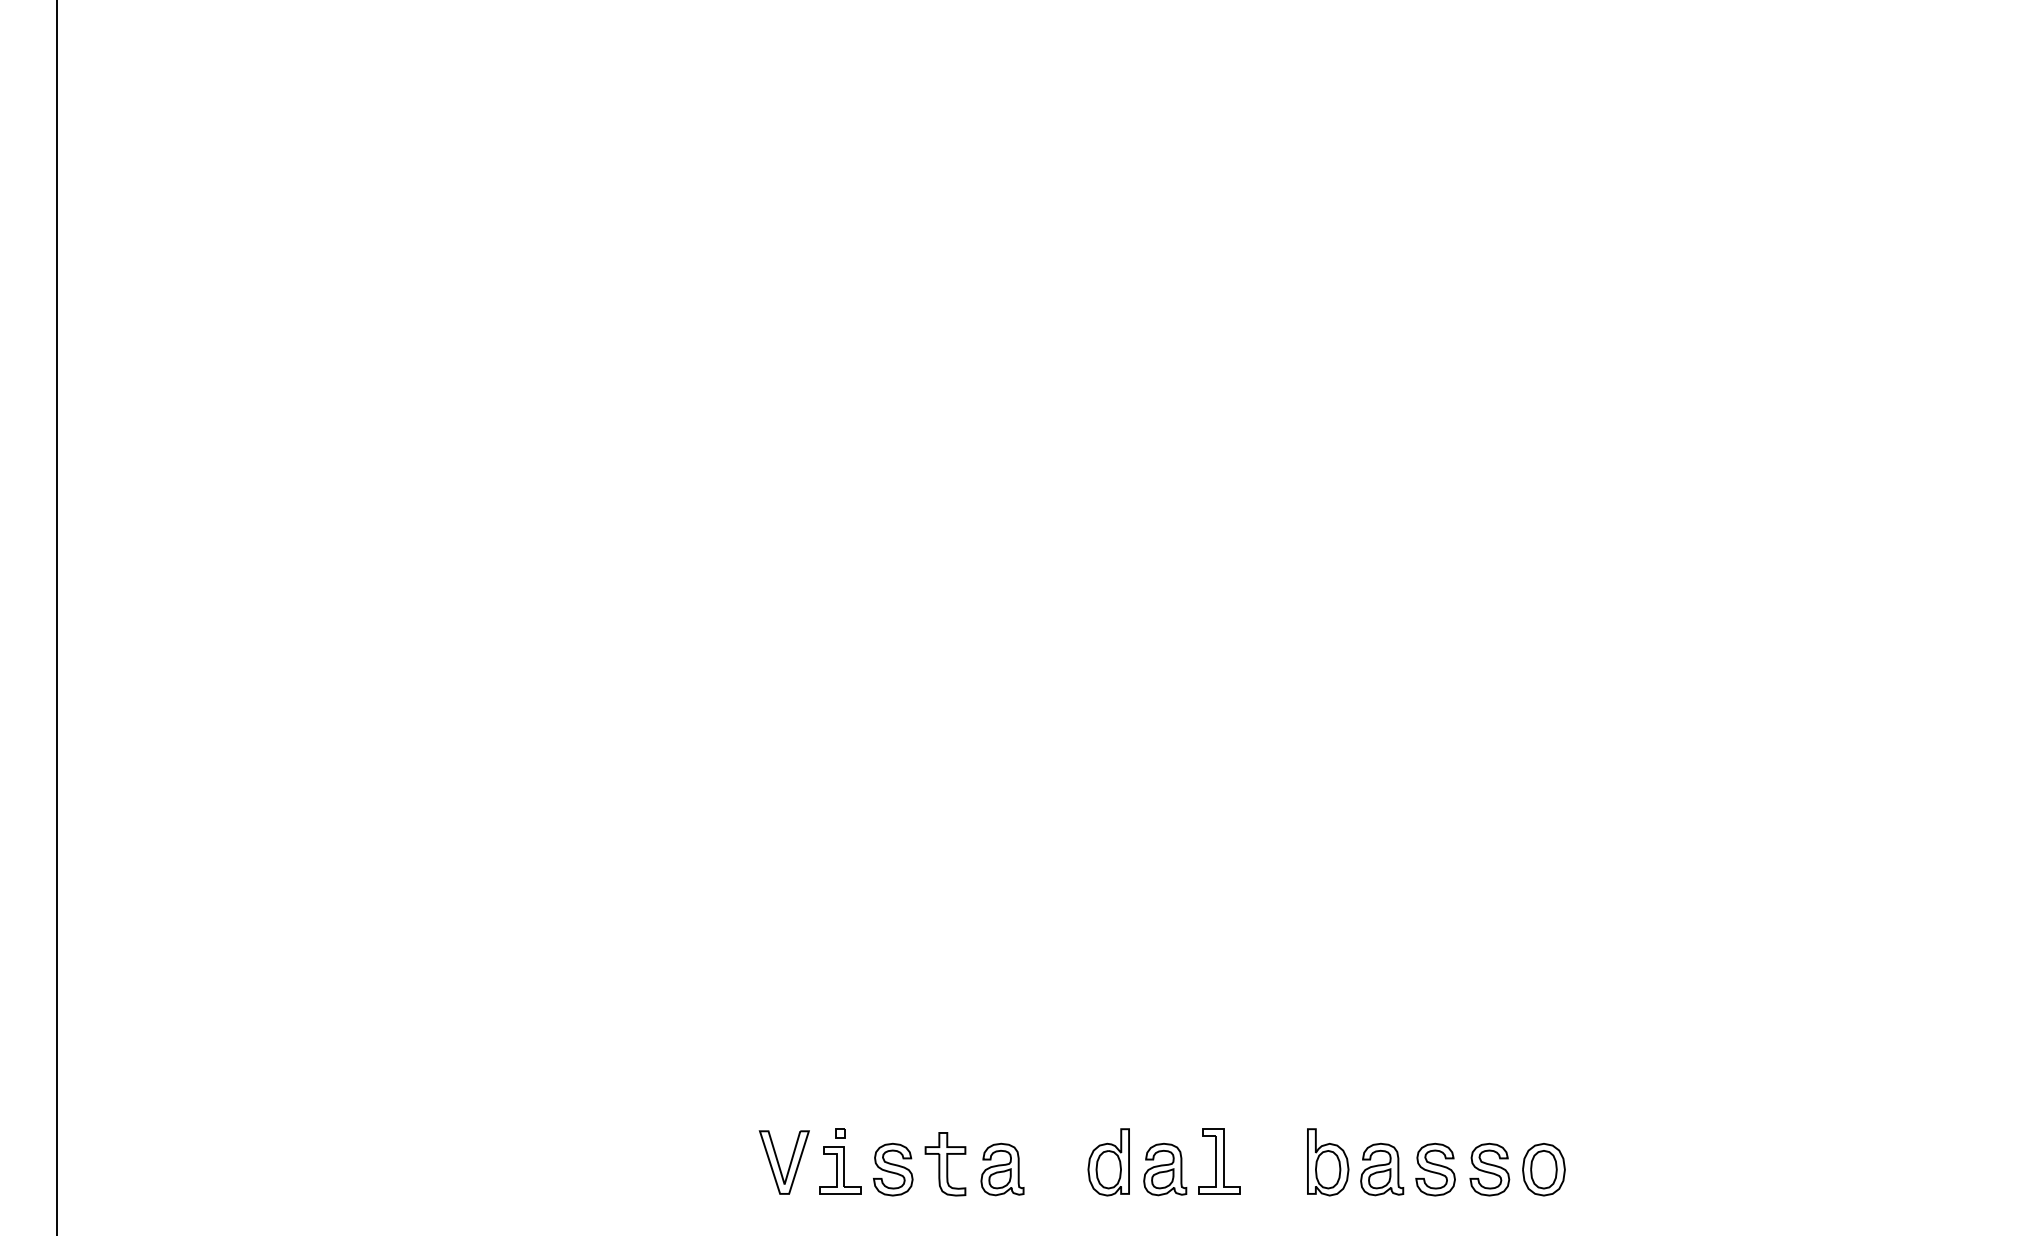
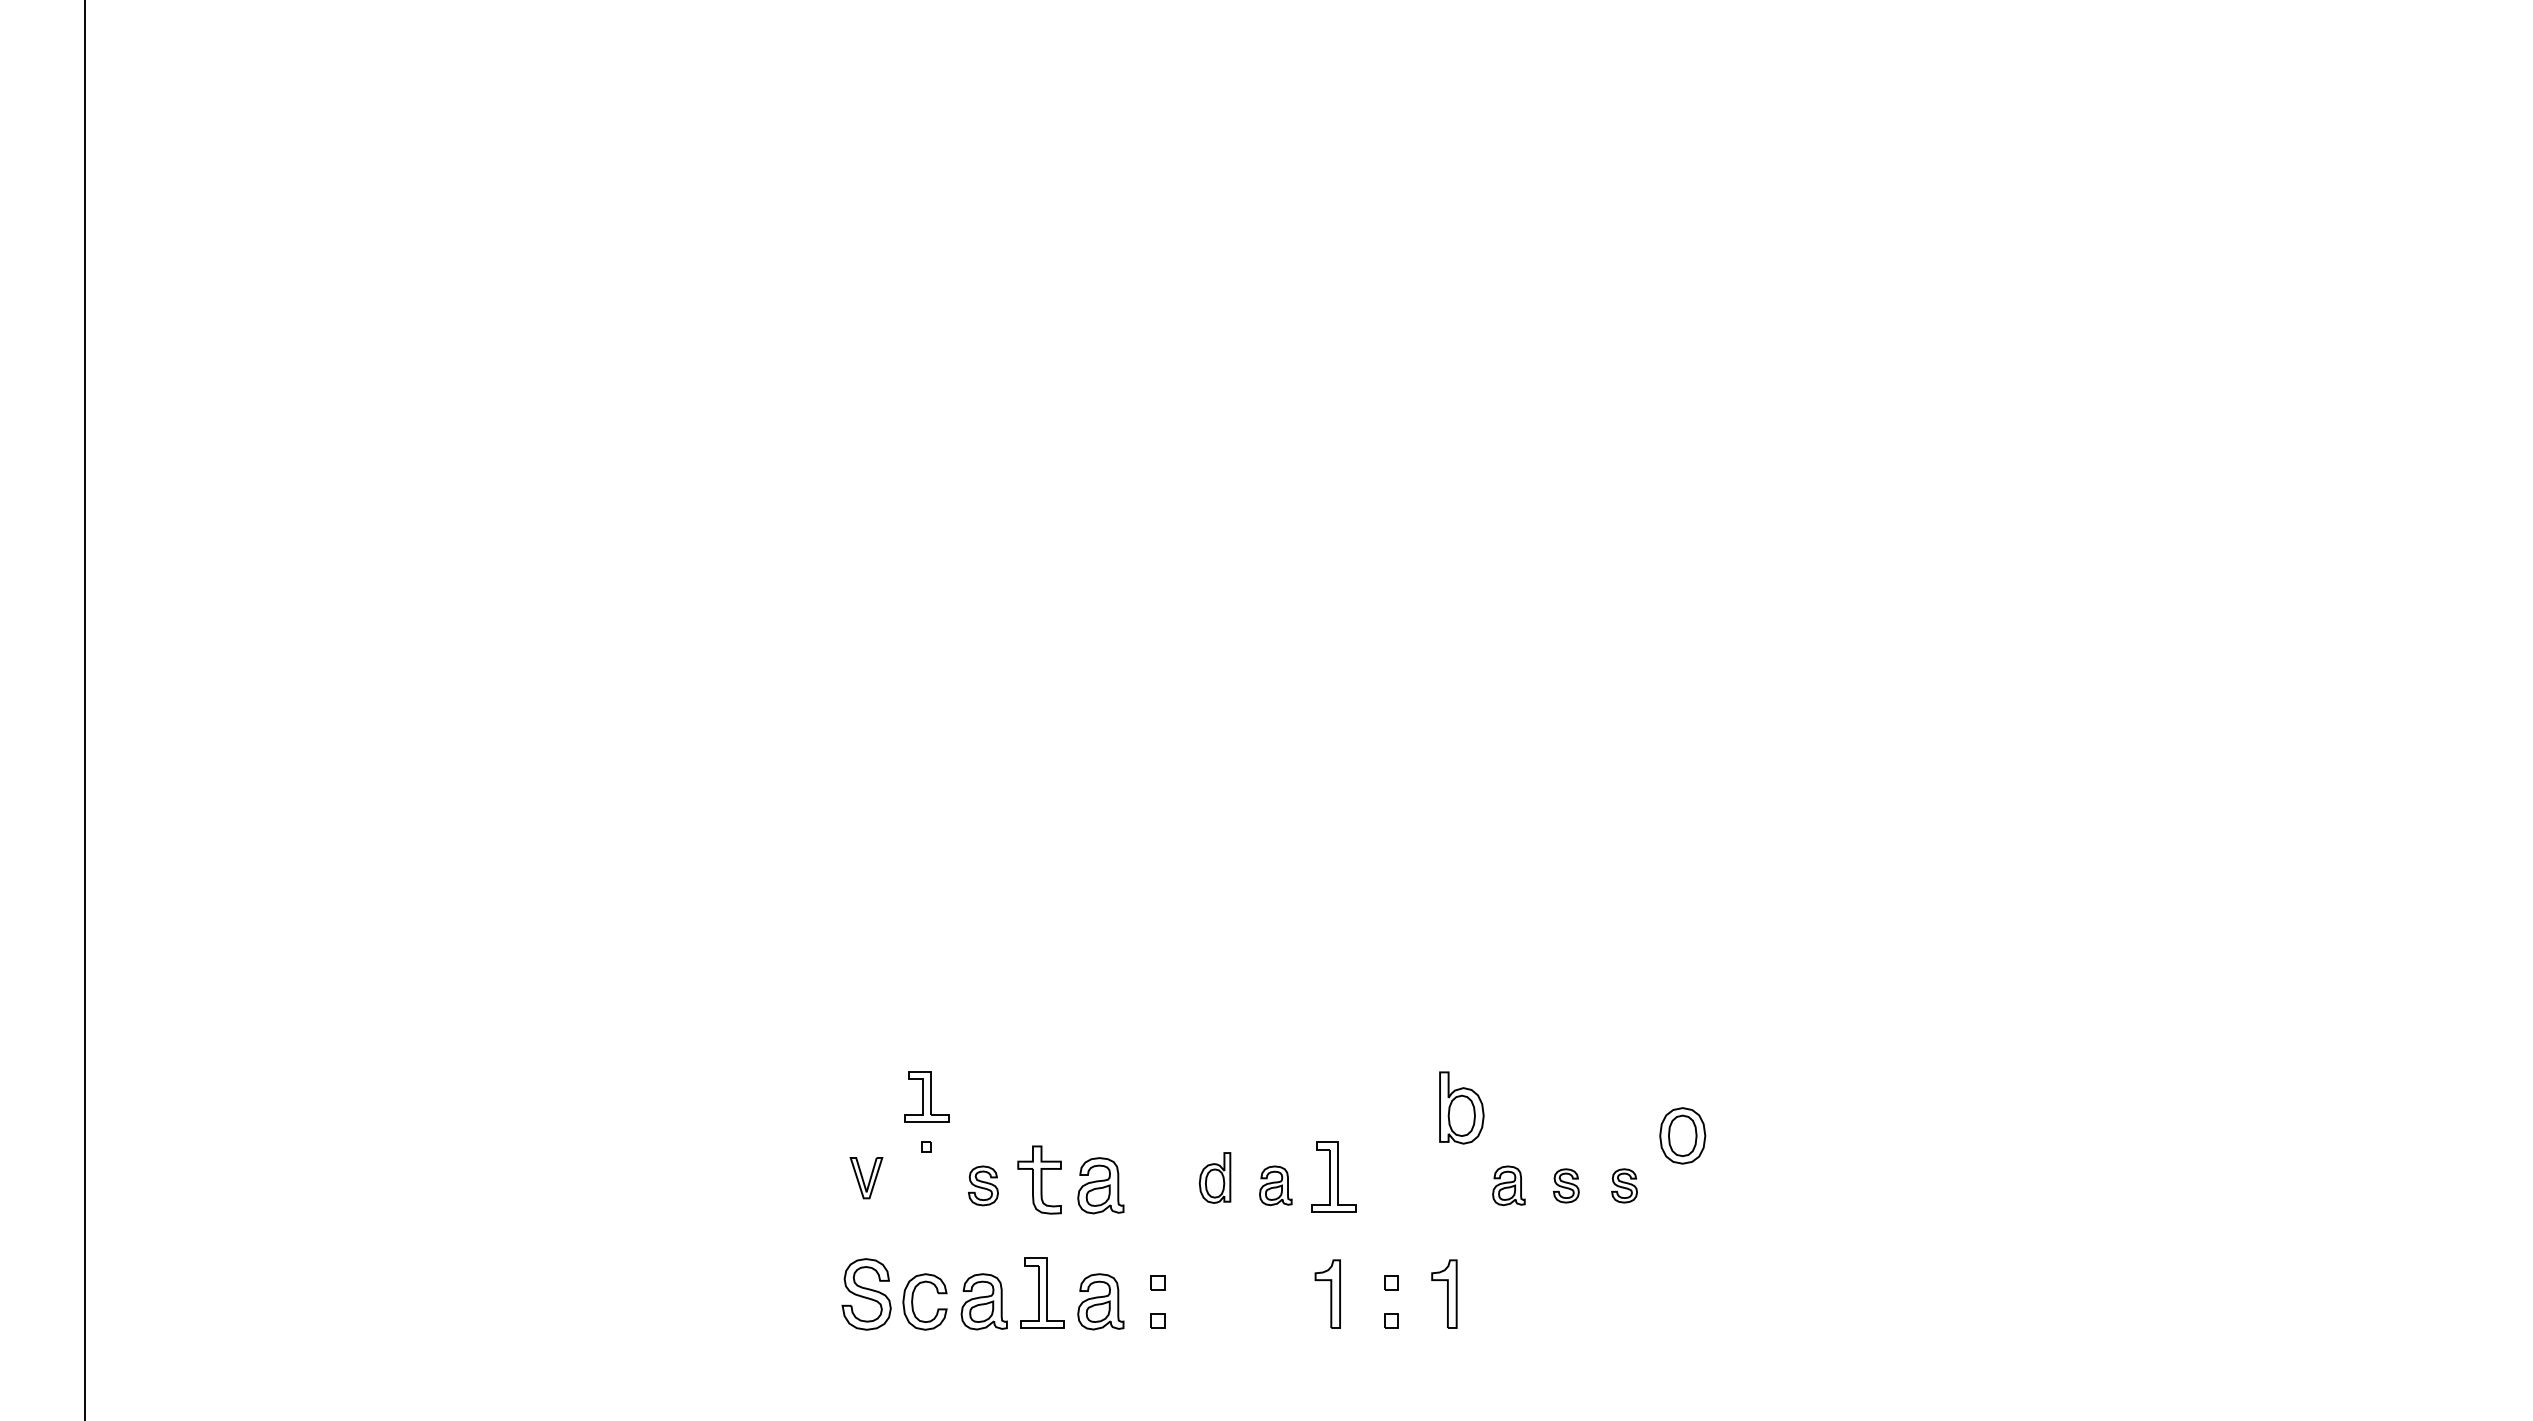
part: (784, 1161) -> (866, 1177), size x0.6
part: (1108, 1161) -> (1214, 1177), size x0.7
part: (1327, 1161) -> (1461, 1107), moved
part: (893, 1169) -> (983, 1185), size x0.7
part: (1164, 1169) -> (1275, 1185), size x0.7
part: (1381, 1169) -> (1508, 1185), size x0.7
part: (1435, 1169) -> (1566, 1185), size x0.6
part: (1489, 1169) -> (1624, 1185), size x0.6
part: (1543, 1169) -> (1682, 1135), moved
part: (840, 1170) -> (926, 1096), moved

